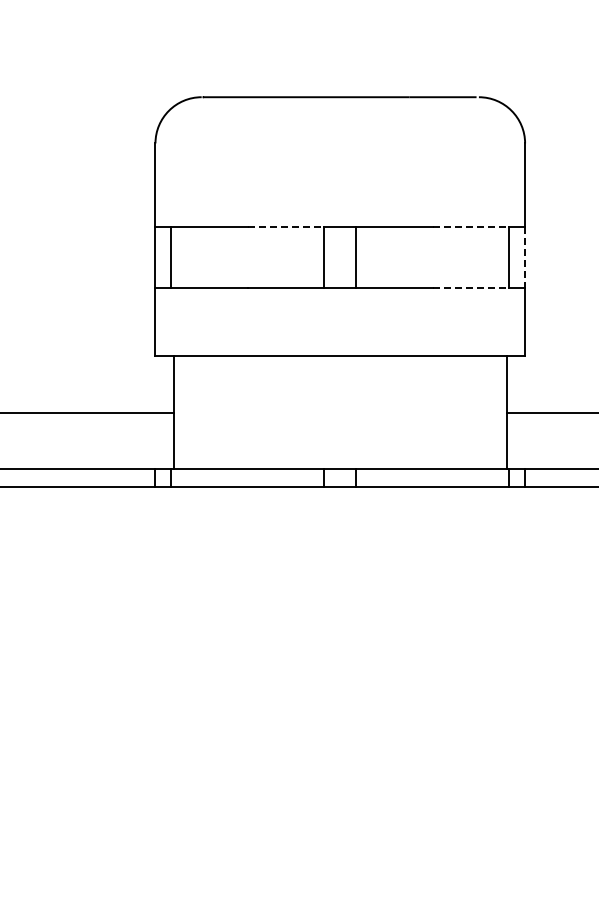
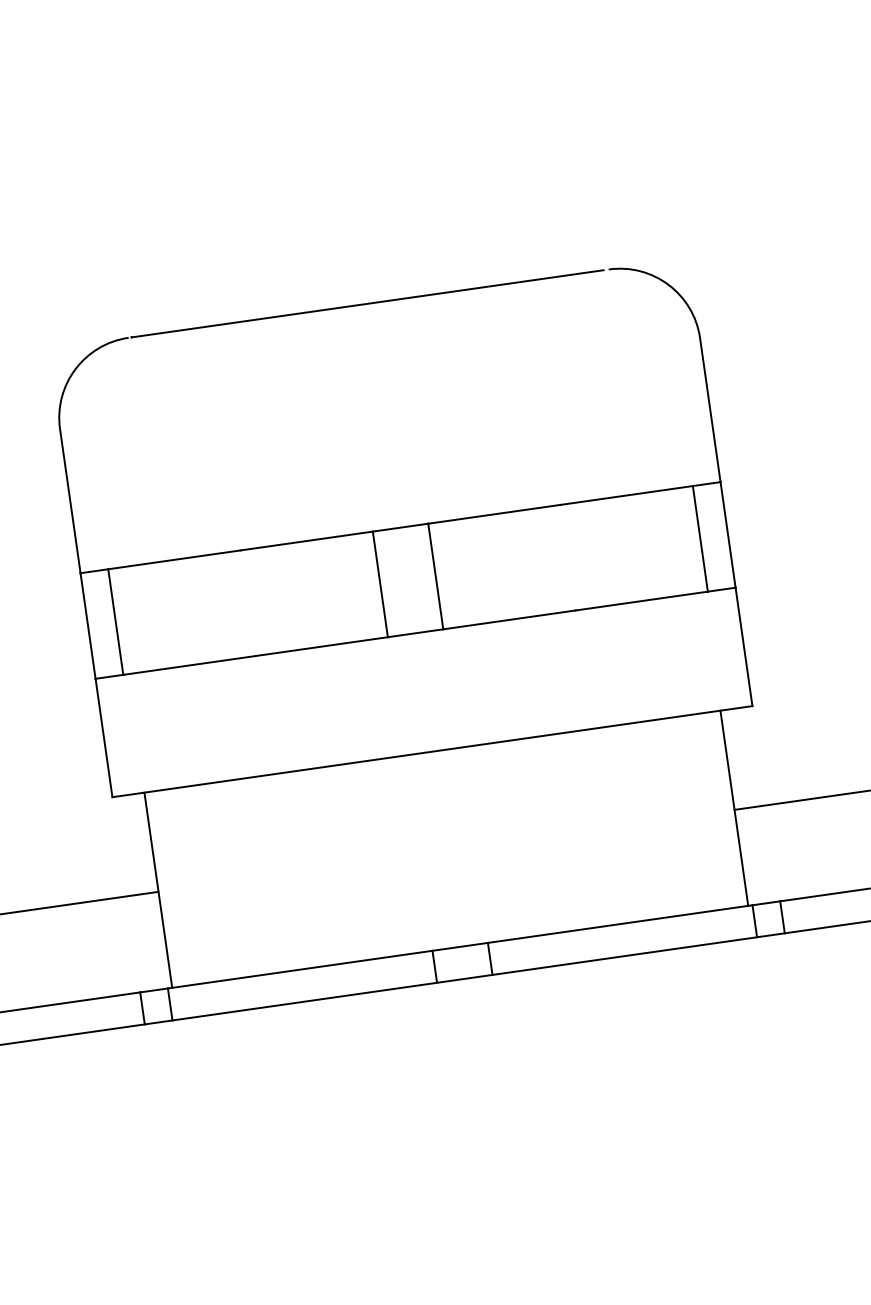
line: (286, 226) -> (307, 540), dashed -> solid
line: (471, 226) -> (627, 495), dashed -> solid
line: (525, 257) -> (728, 535), dashed -> solid
line: (471, 287) -> (642, 600), dashed -> solid

